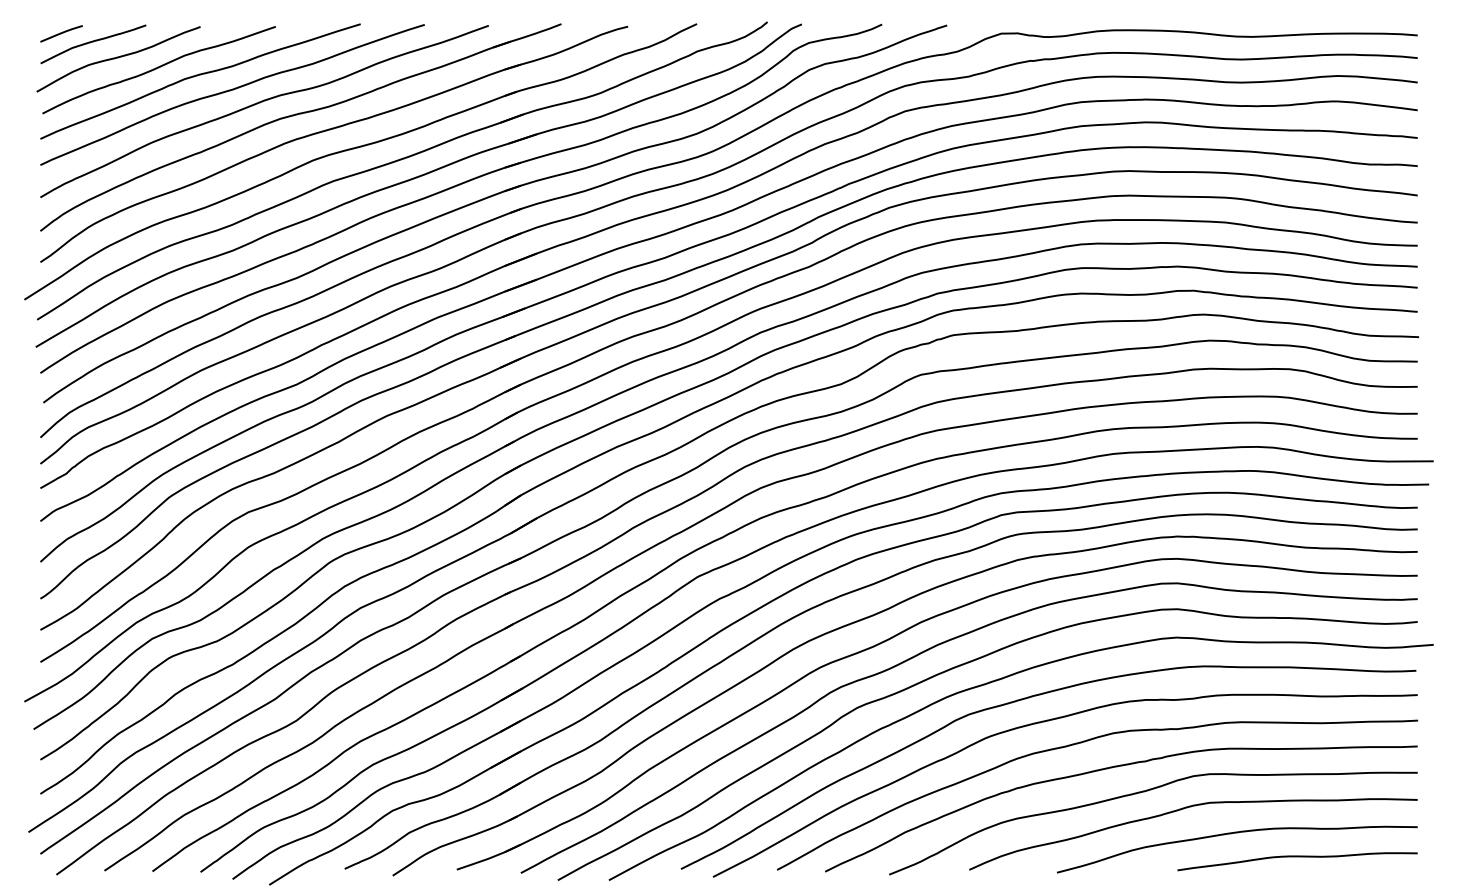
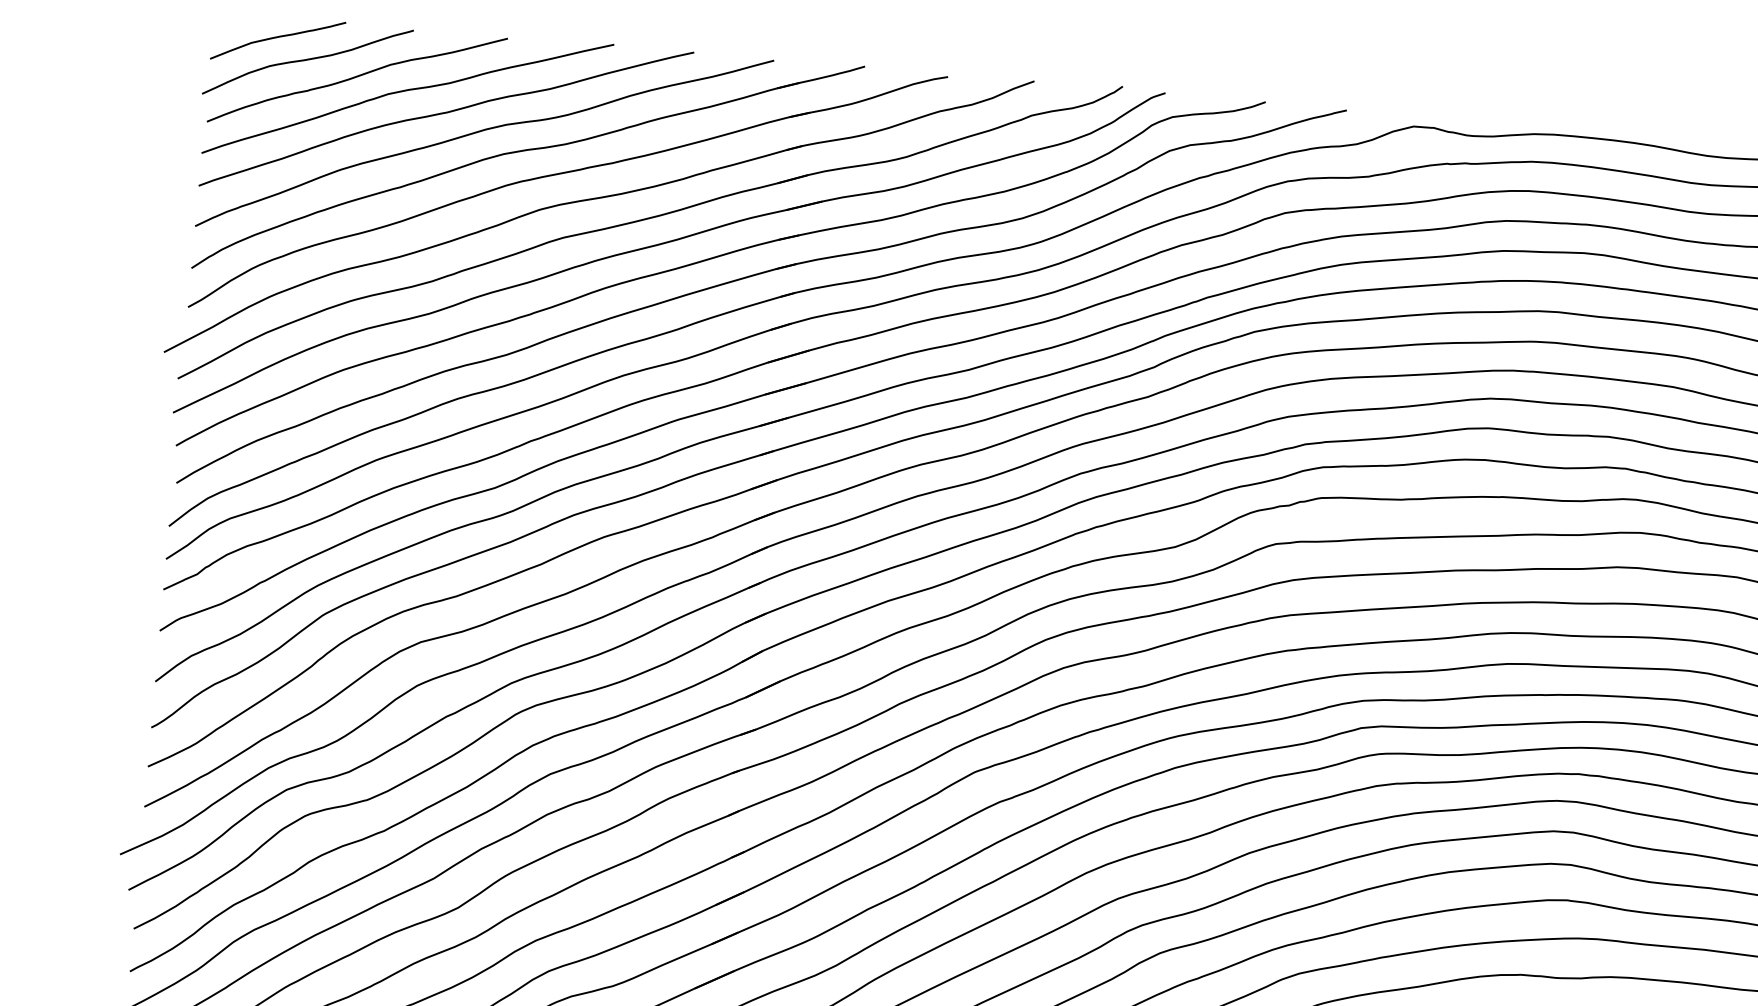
line: (61, 33) -> (239, 23), removed

